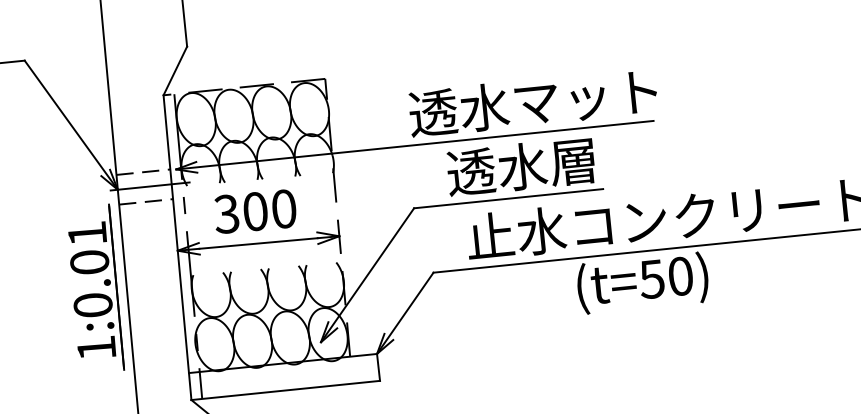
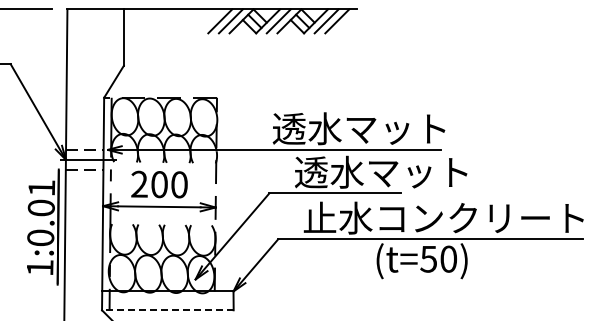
text: (621, 156) -> (416, 172), 透水層 -> 透水マット
text: (225, 214) -> (138, 184), 300 -> 200
line: (285, 390) -> (167, 310), solid -> dashed

